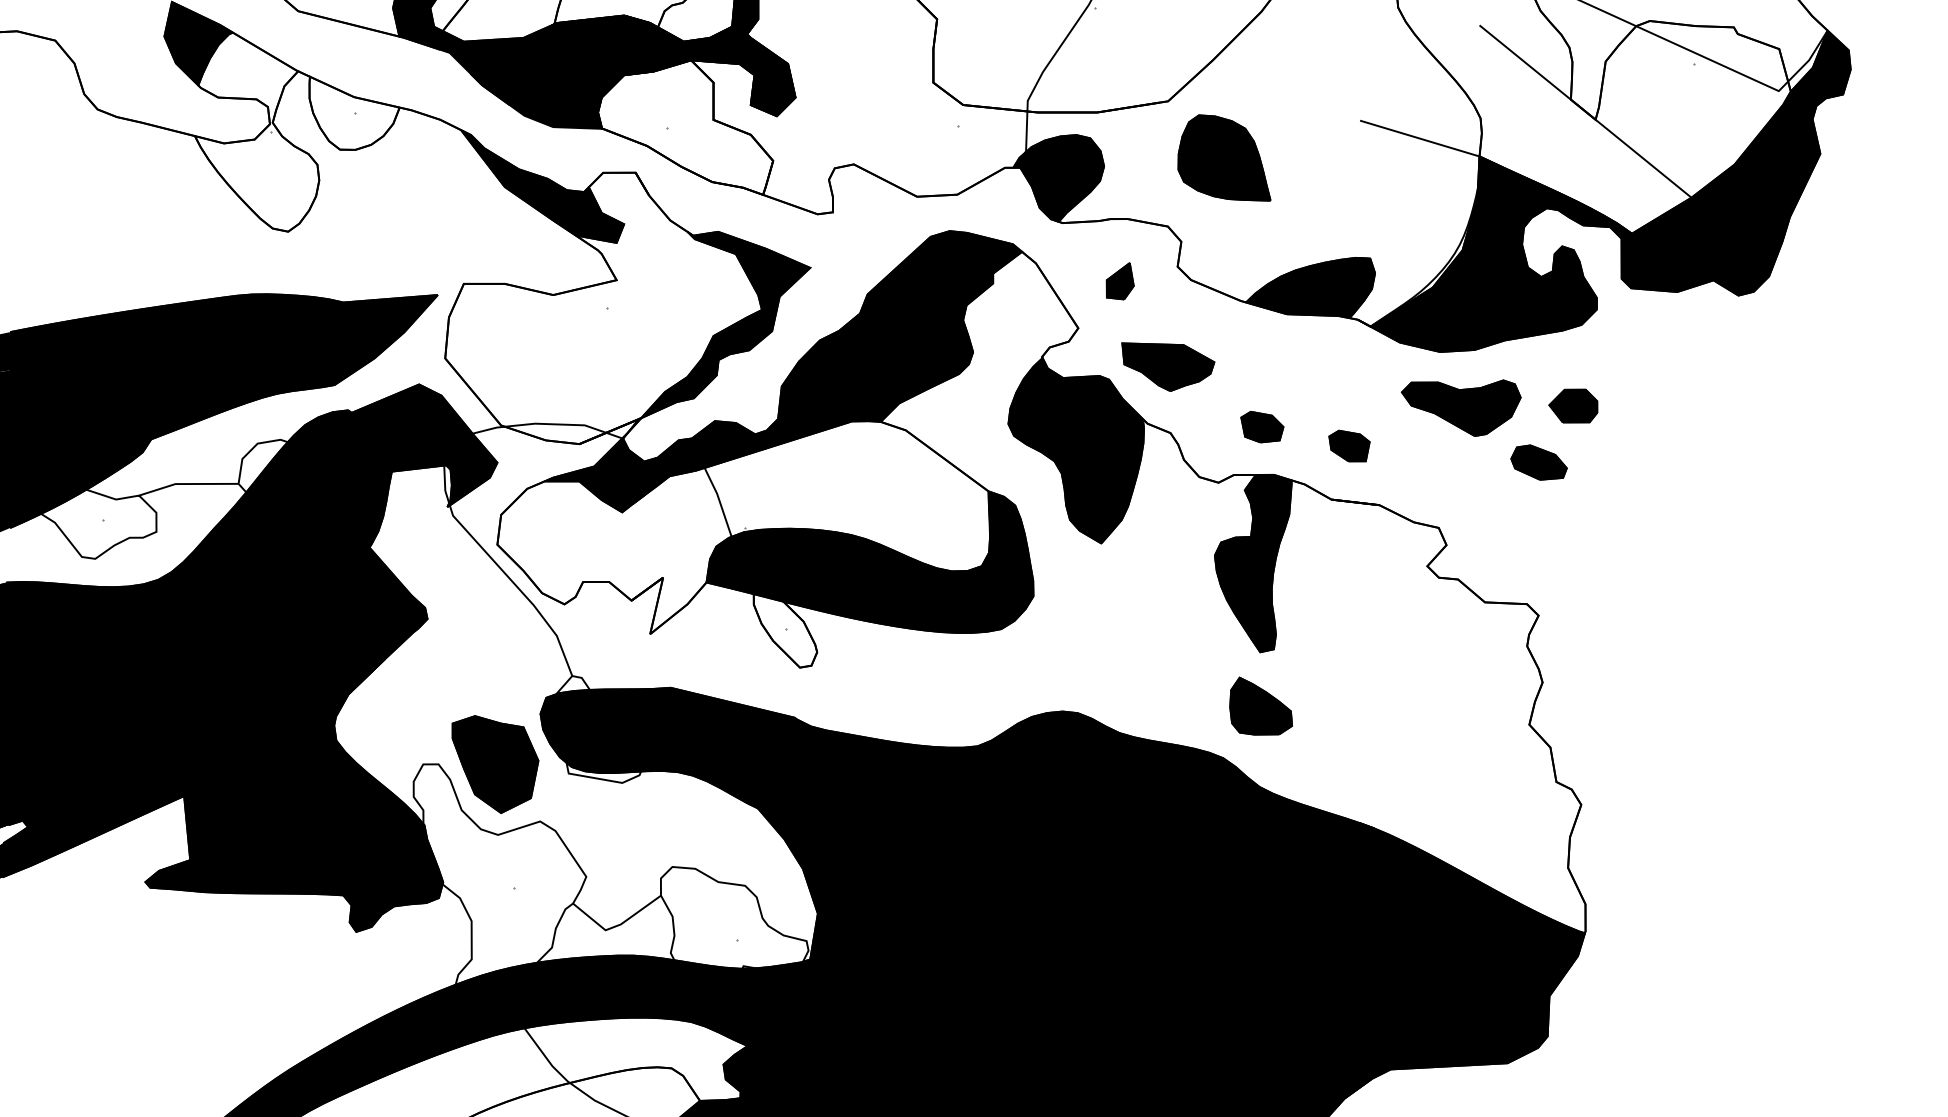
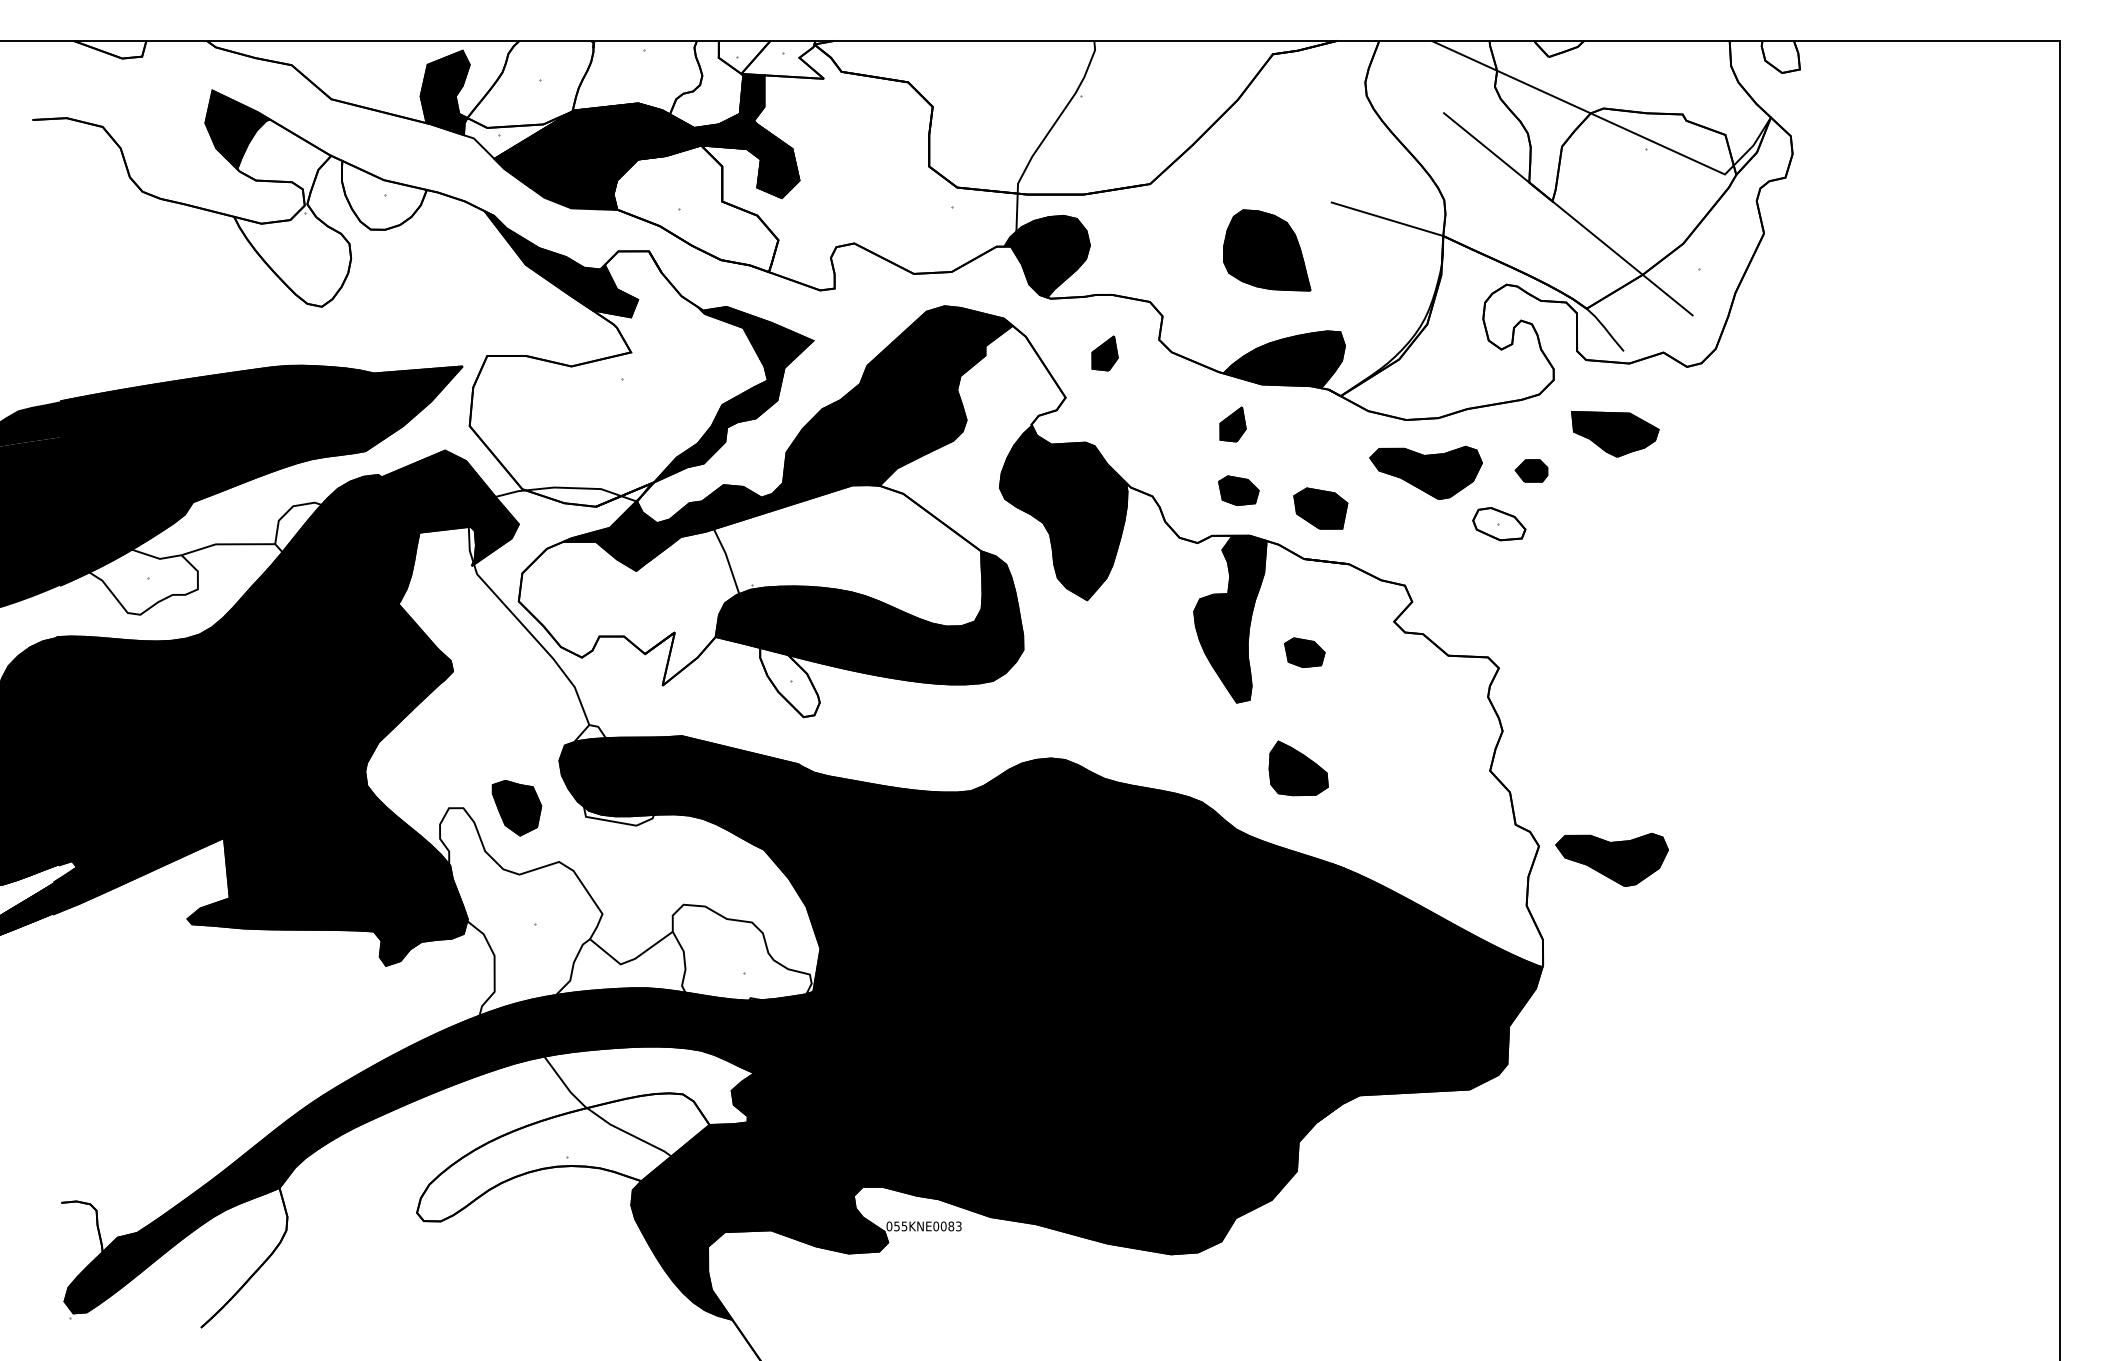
fill: (495, 48) -> (517, 134), removed
part: (1224, 158) -> (1267, 250), moved
fill: (1610, 190) -> (1566, 268), removed
part: (1255, 356) -> (1232, 424), added
part: (1168, 367) -> (1615, 434), moved
part: (1573, 405) -> (1531, 470), size x0.7
part: (1349, 445) -> (1320, 508), size x1.4
fill: (1539, 462) -> (1499, 524), removed
part: (1332, 598) -> (1304, 652), added
part: (1260, 706) -> (1298, 768), moved
part: (494, 763) -> (516, 807), size x0.6
part: (1658, 818) -> (1611, 859), added

